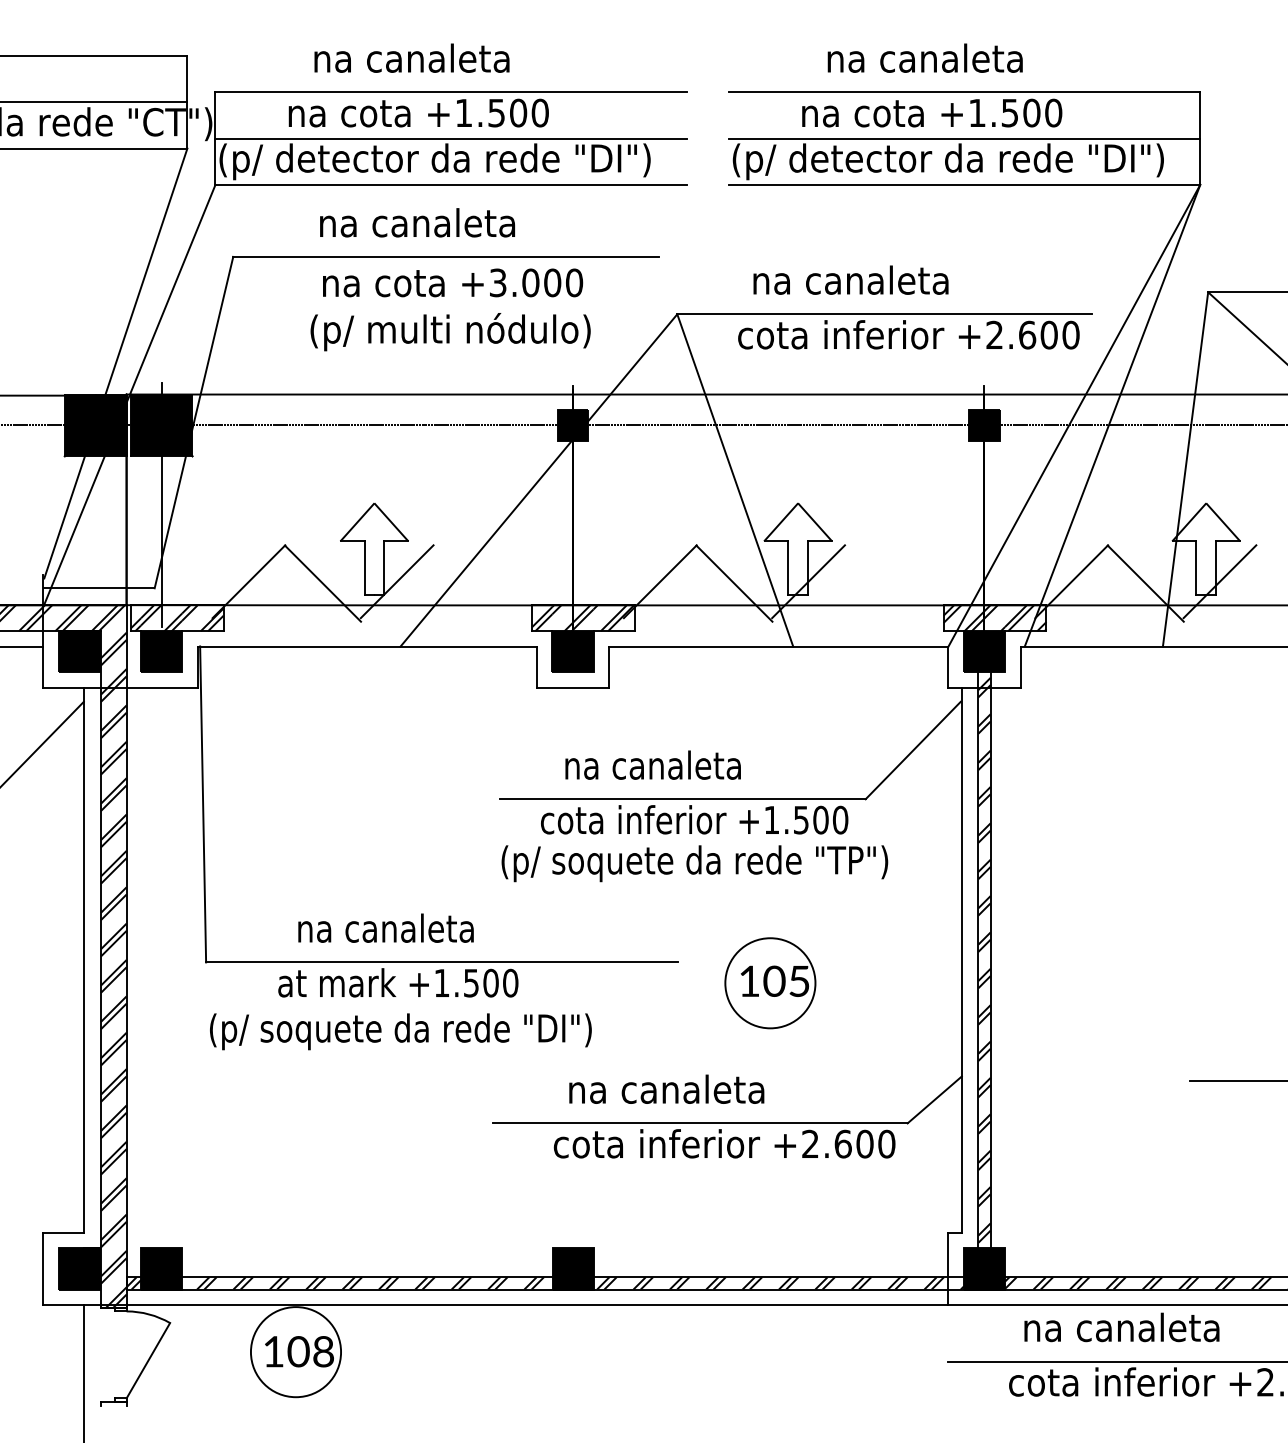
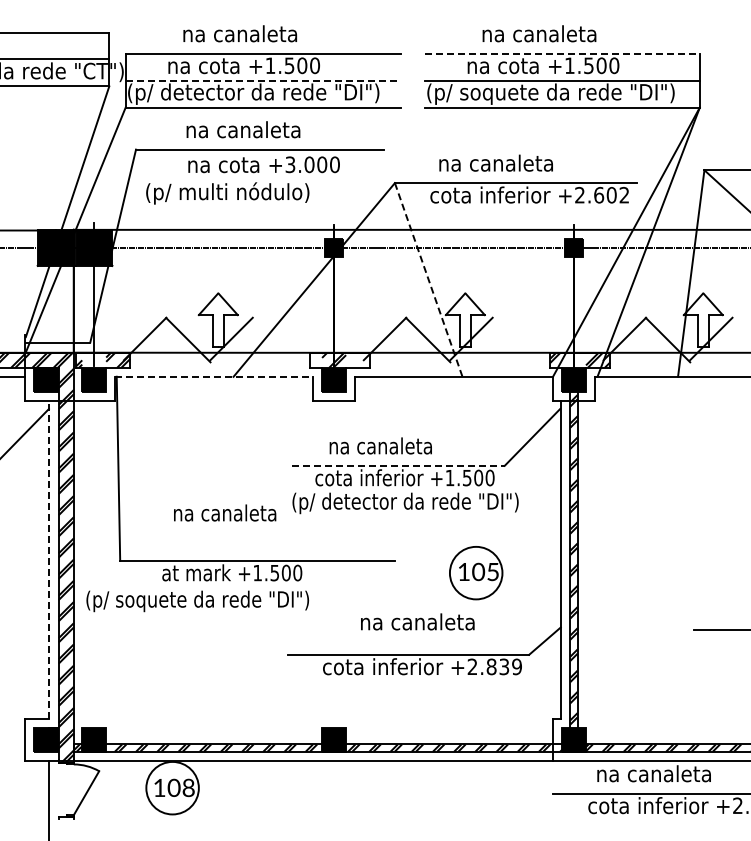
line: (964, 92) -> (562, 53), solid -> dashed
line: (451, 138) -> (263, 80), solid -> dashed
text: (976, 160) -> (569, 93), (p/ detector da rede "DI") -> (p/ soquete da rede "DI")
text: (450, 332) -> (227, 193), moved
text: (1071, 335) -> (624, 195), +2.600 -> +2.602
line: (734, 479) -> (428, 279), solid -> dashed
hatch: (162, 616) -> (94, 359), removed
hatch: (613, 616) -> (357, 359), removed
hatch: (985, 616) -> (574, 359), removed
hatch: (542, 618) -> (316, 360), removed
line: (367, 646) -> (214, 376), solid -> dashed
line: (683, 798) -> (398, 465), solid -> dashed
text: (721, 863) -> (420, 503), (p/ soquete da rede "TP") -> (p/ detector da rede "DI")
text: (386, 927) -> (225, 512), moved
line: (84, 959) -> (49, 559), solid -> dashed
part: (770, 983) -> (476, 573), moved
text: (400, 1031) -> (197, 601), moved
text: (666, 1088) -> (417, 621), moved
text: (863, 1143) -> (503, 666), +2.600 -> +2.839

